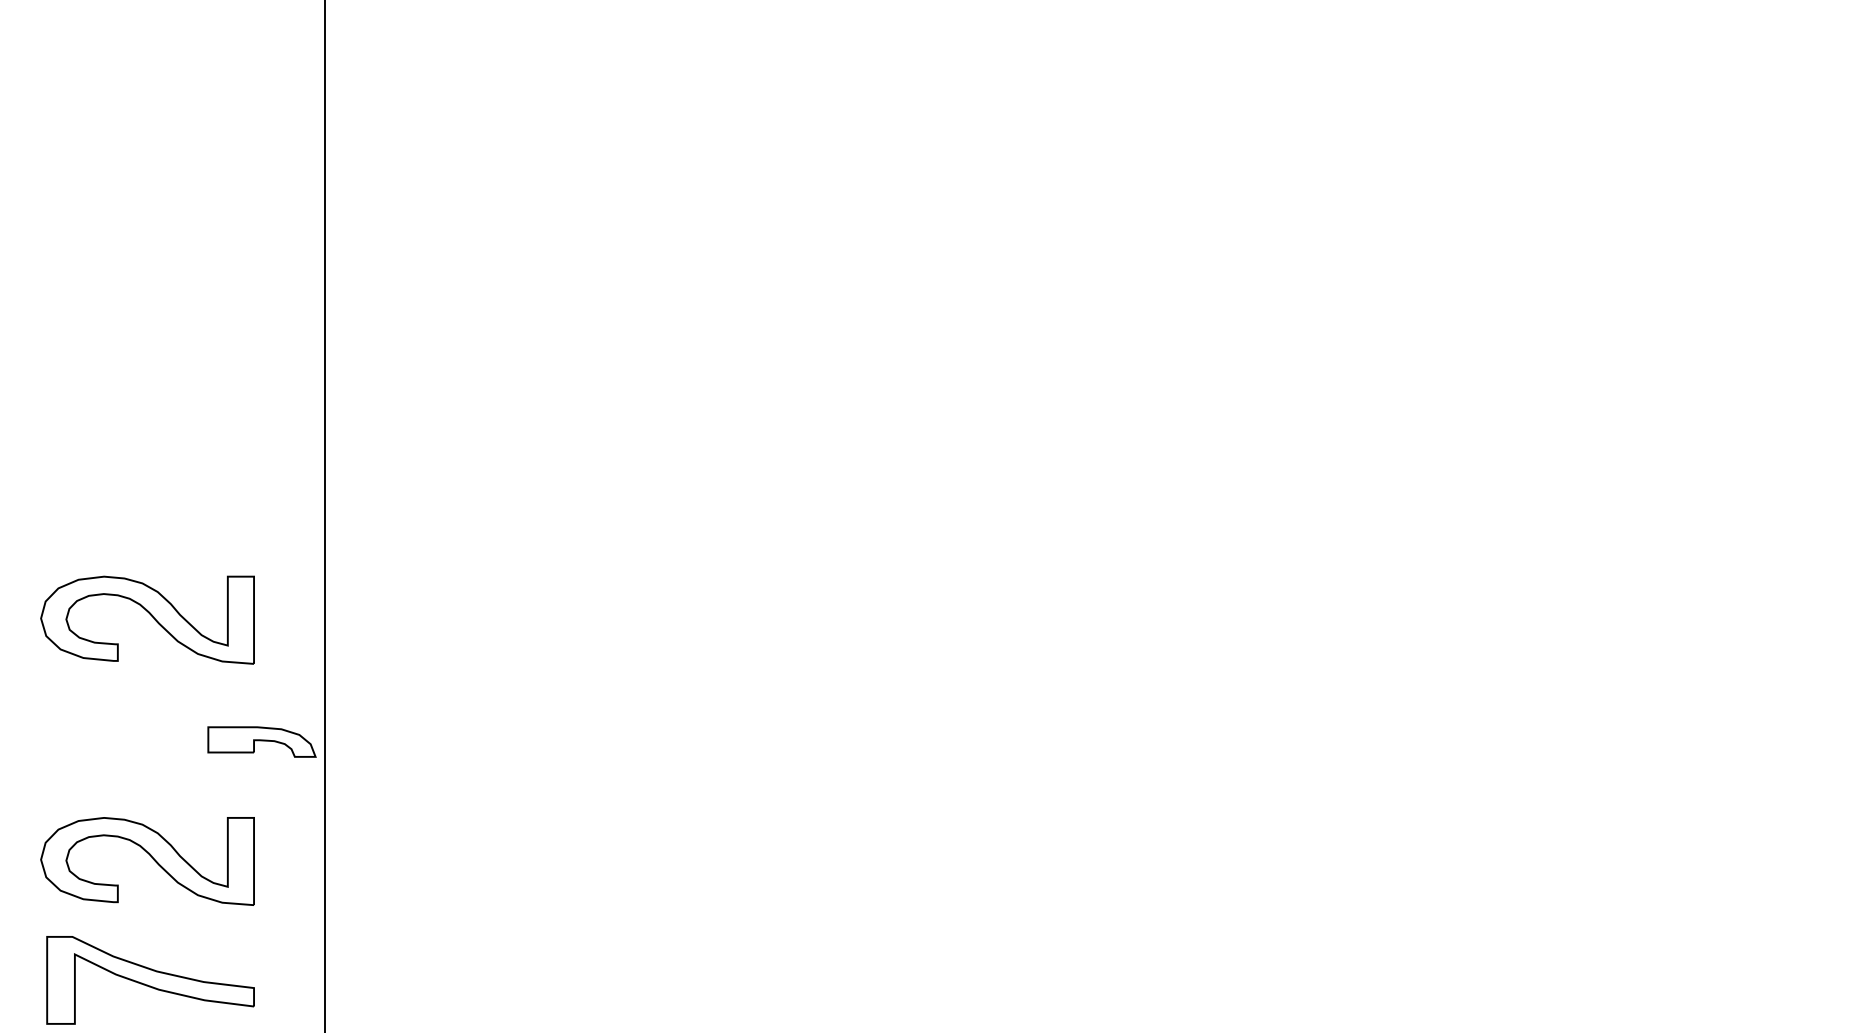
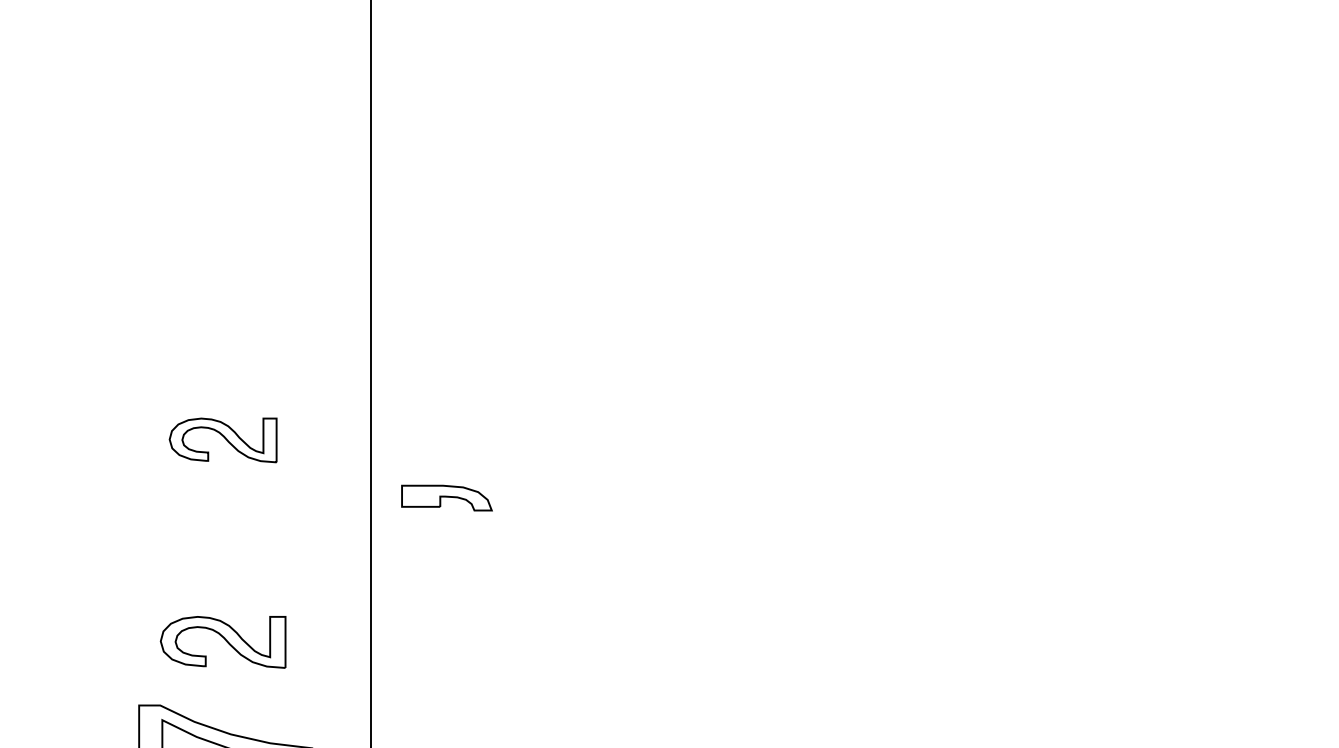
part: (147, 619) -> (223, 439), size x0.6
part: (261, 741) -> (446, 497), moved
part: (147, 861) -> (223, 642), size x0.7

